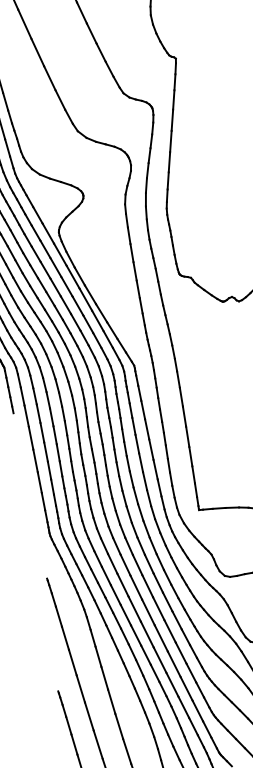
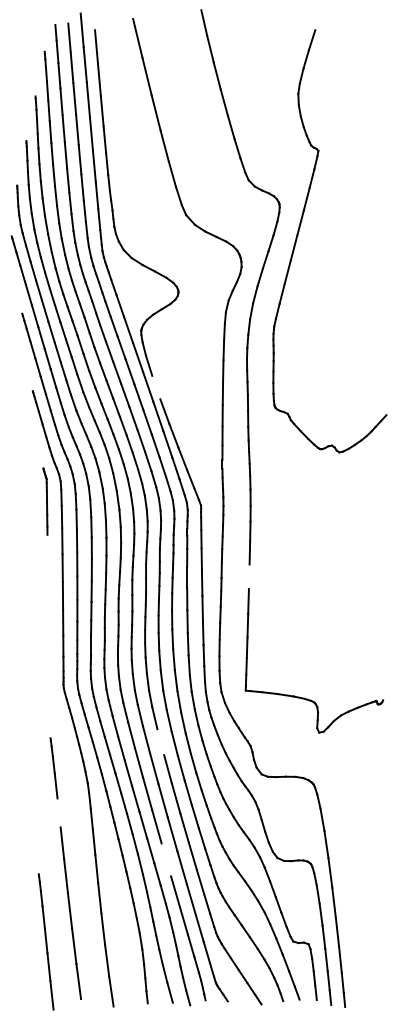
line: (79, 276) -> (156, 387), removed
line: (183, 416) -> (248, 576), removed
line: (137, 565) -> (160, 742), removed
line: (64, 638) -> (58, 812), removed
line: (160, 659) -> (166, 859), removed

